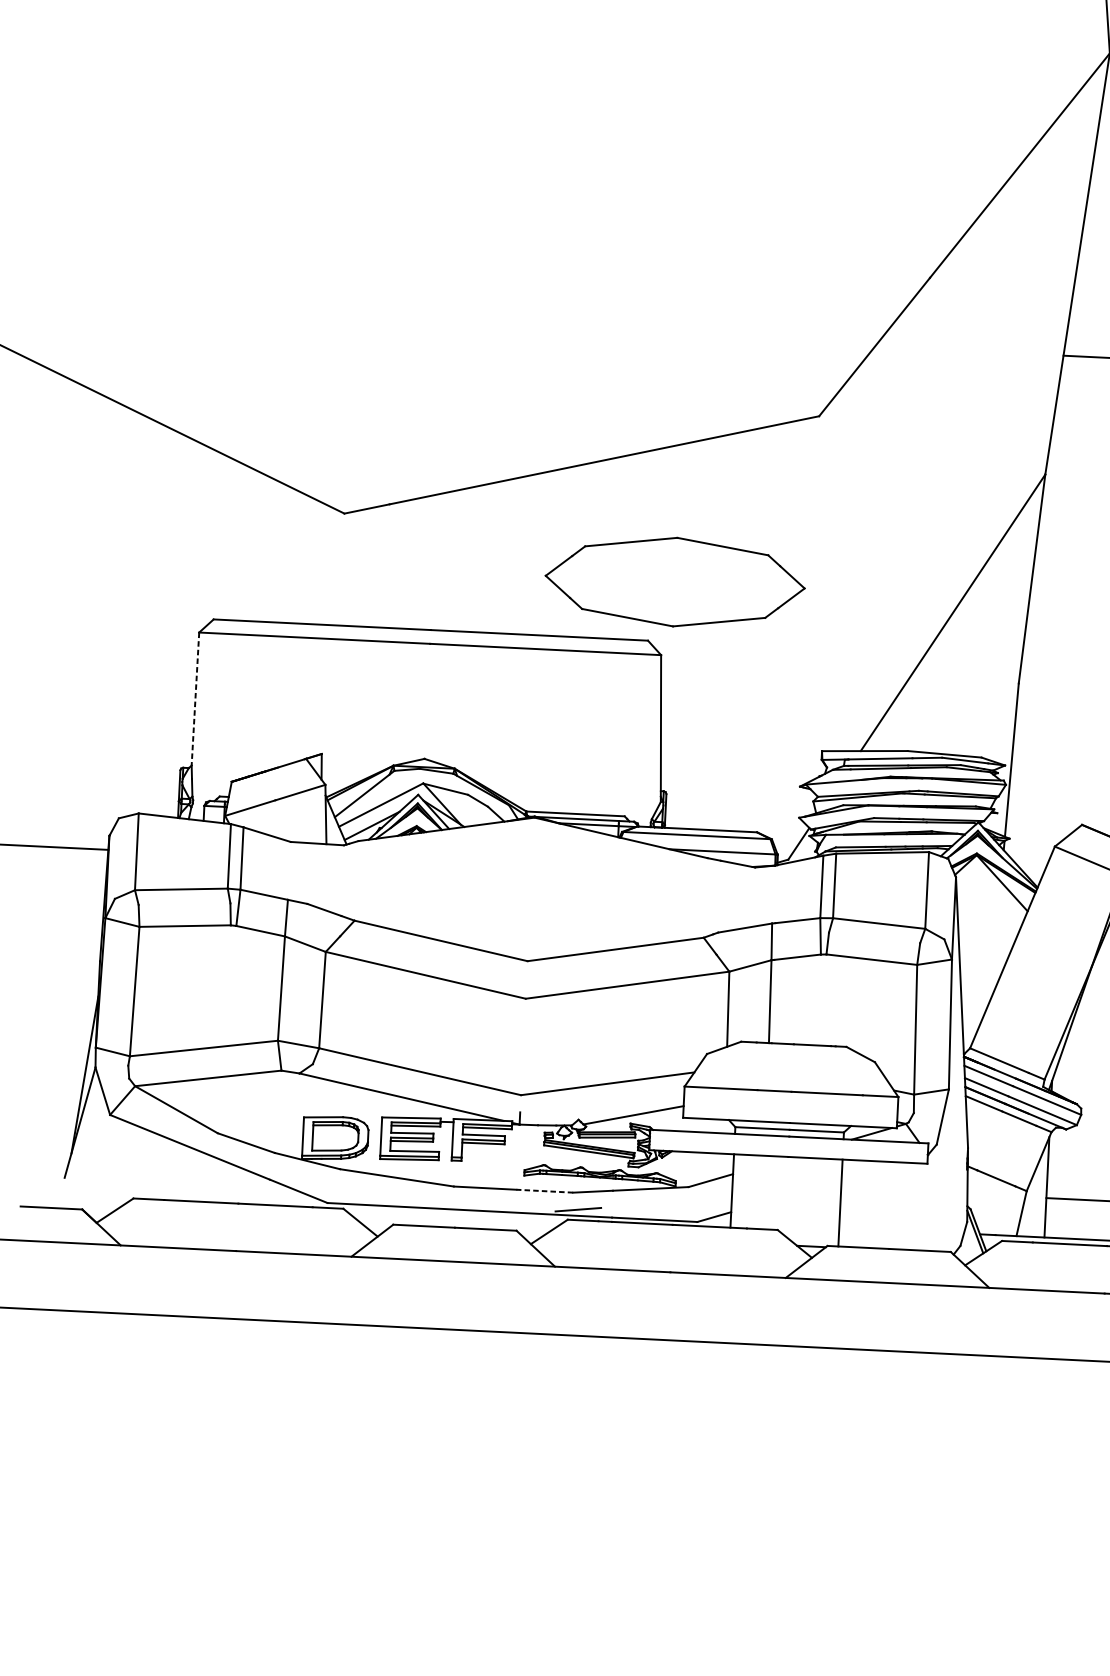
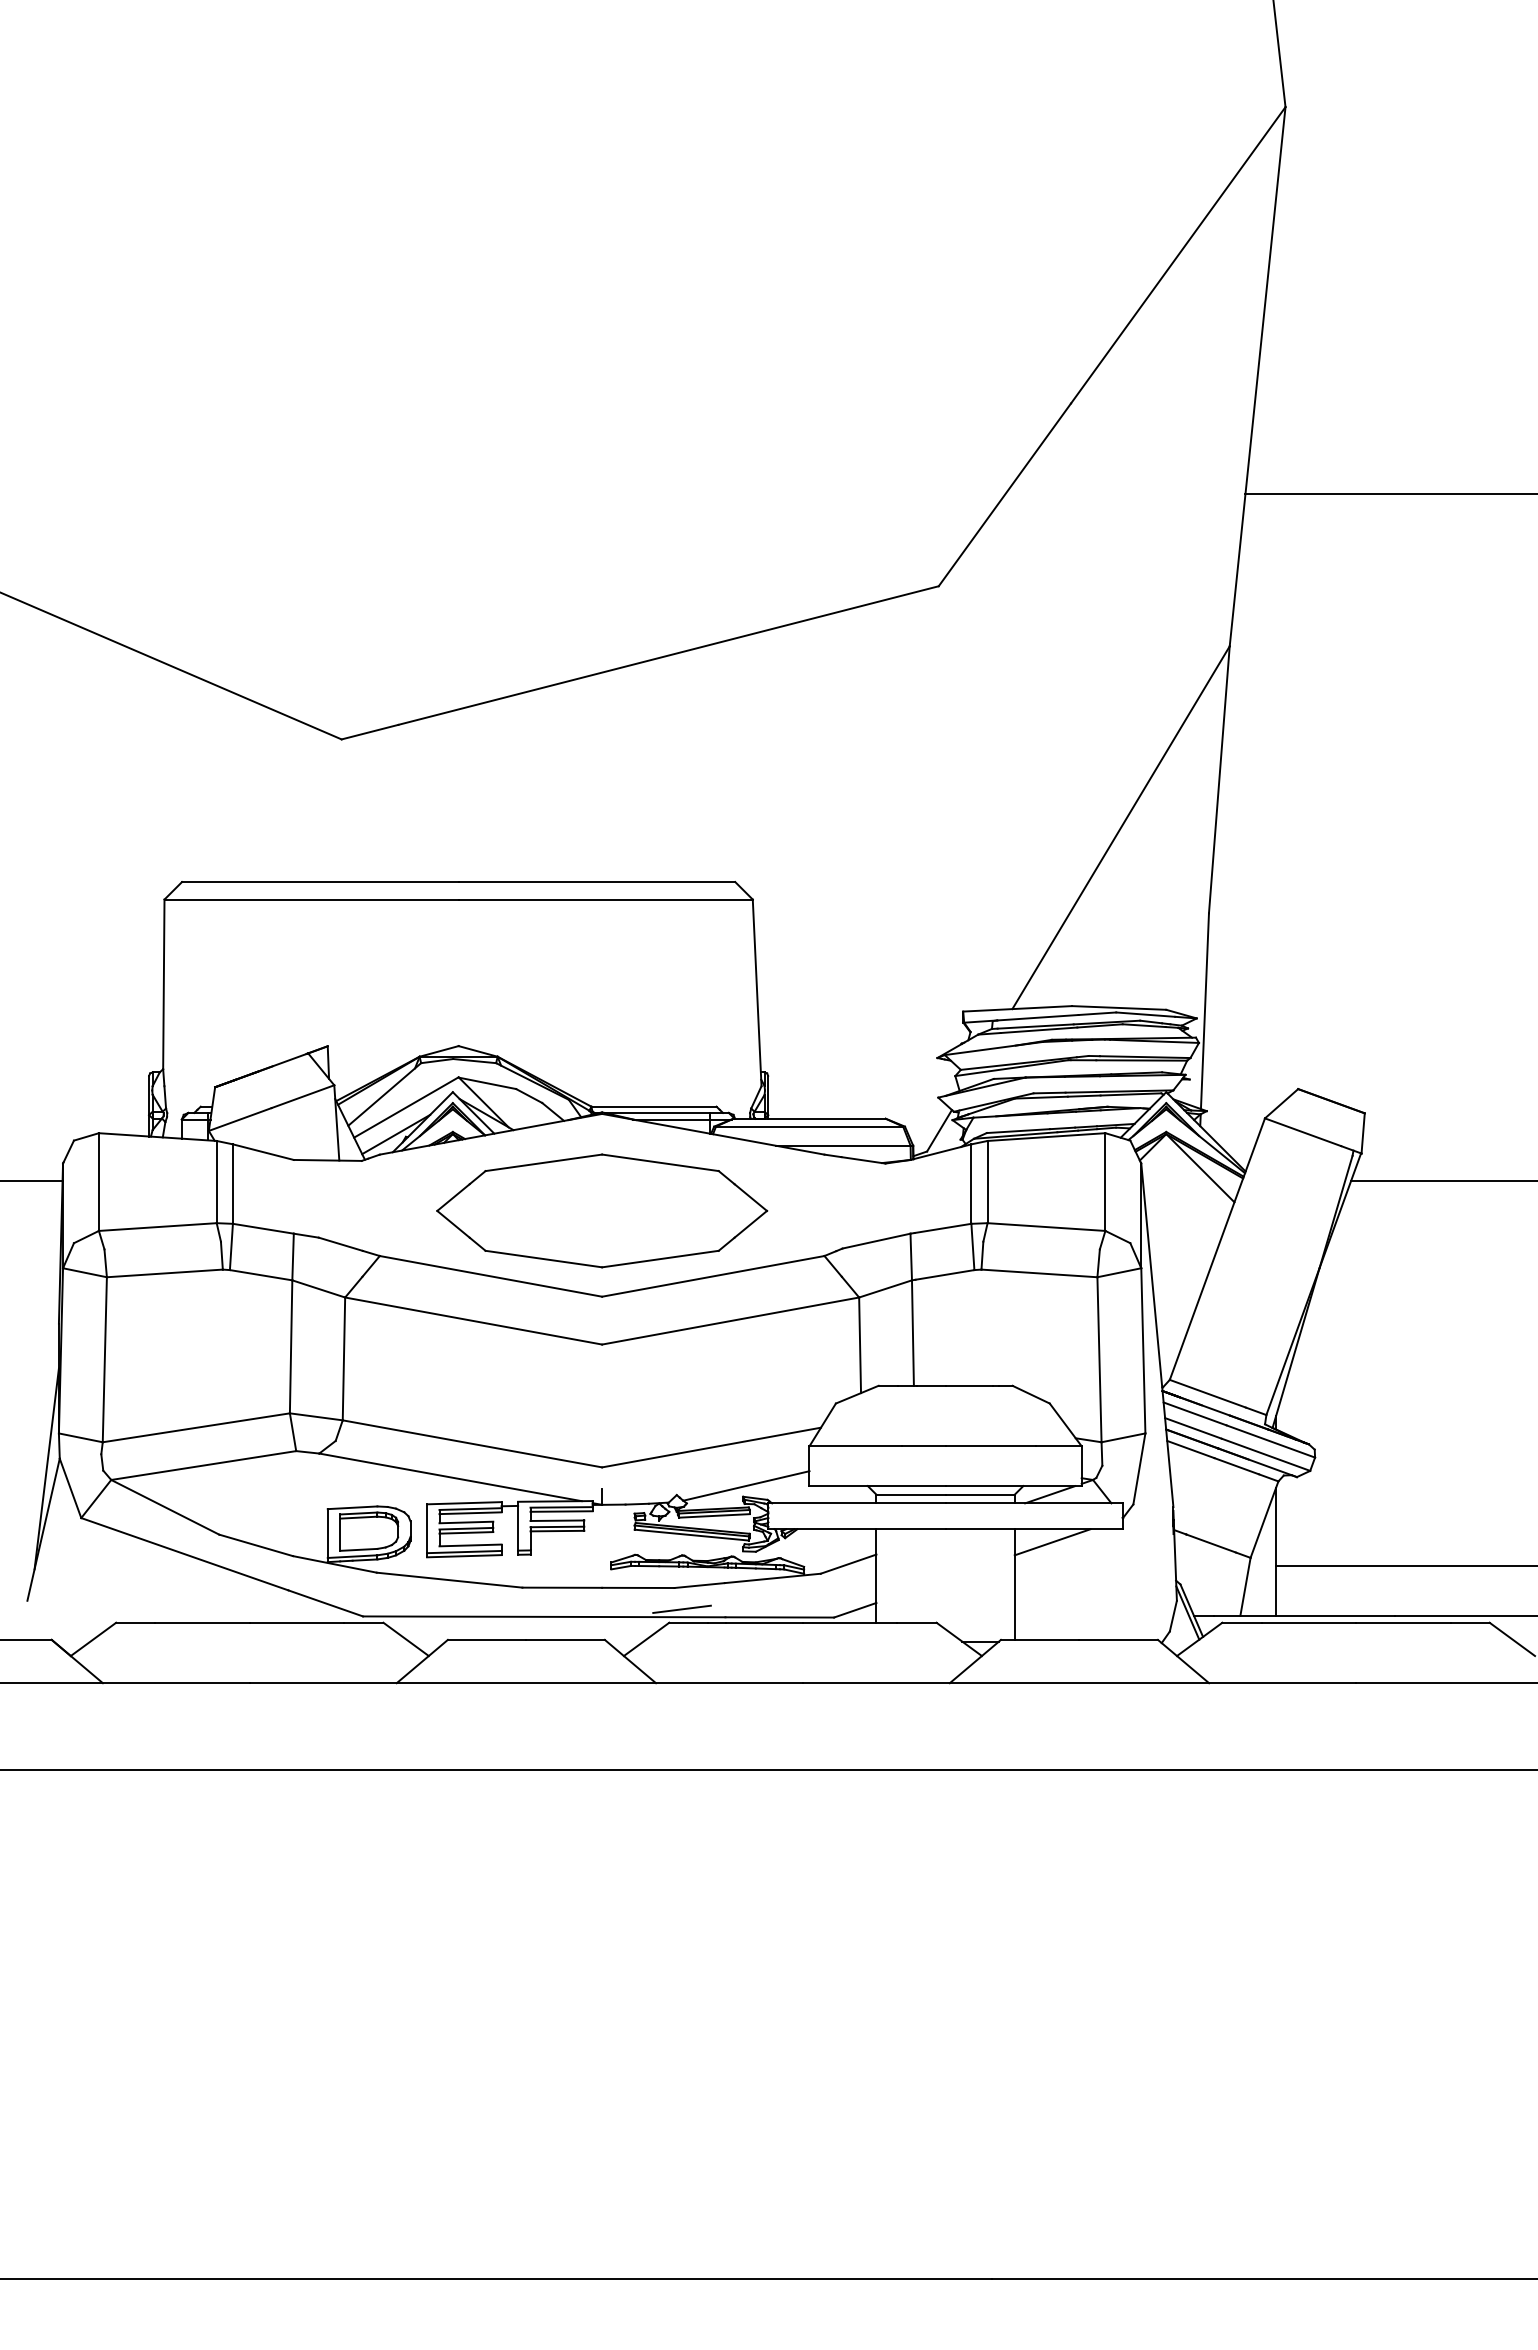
part: (675, 581) -> (602, 1210), moved
line: (195, 699) -> (163, 984), dashed -> solid
line: (871, 1171) -> (1052, 1542), added
line: (544, 1190) -> (637, 1587), dashed -> solid

